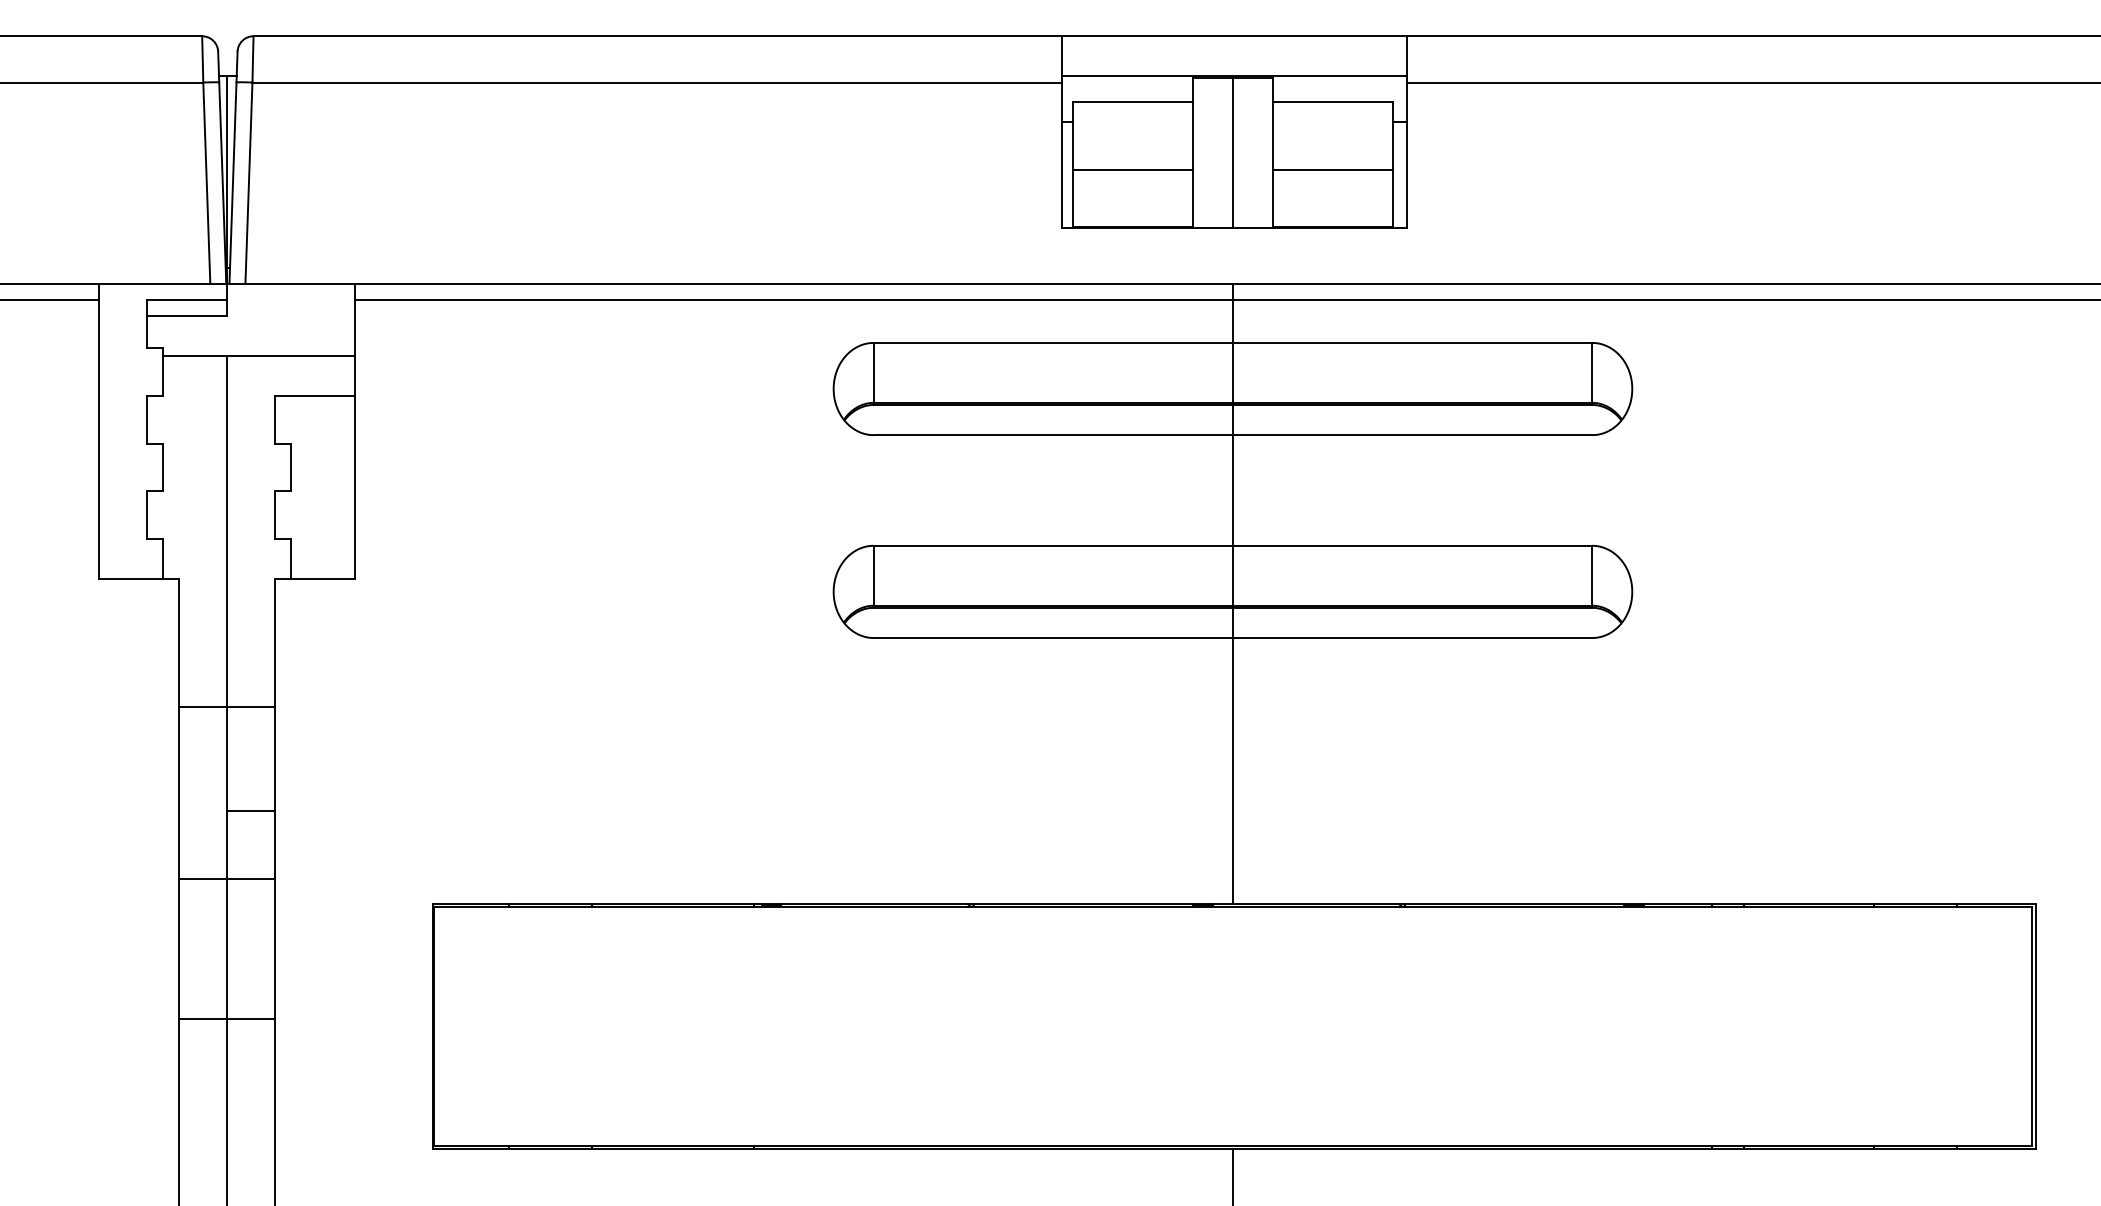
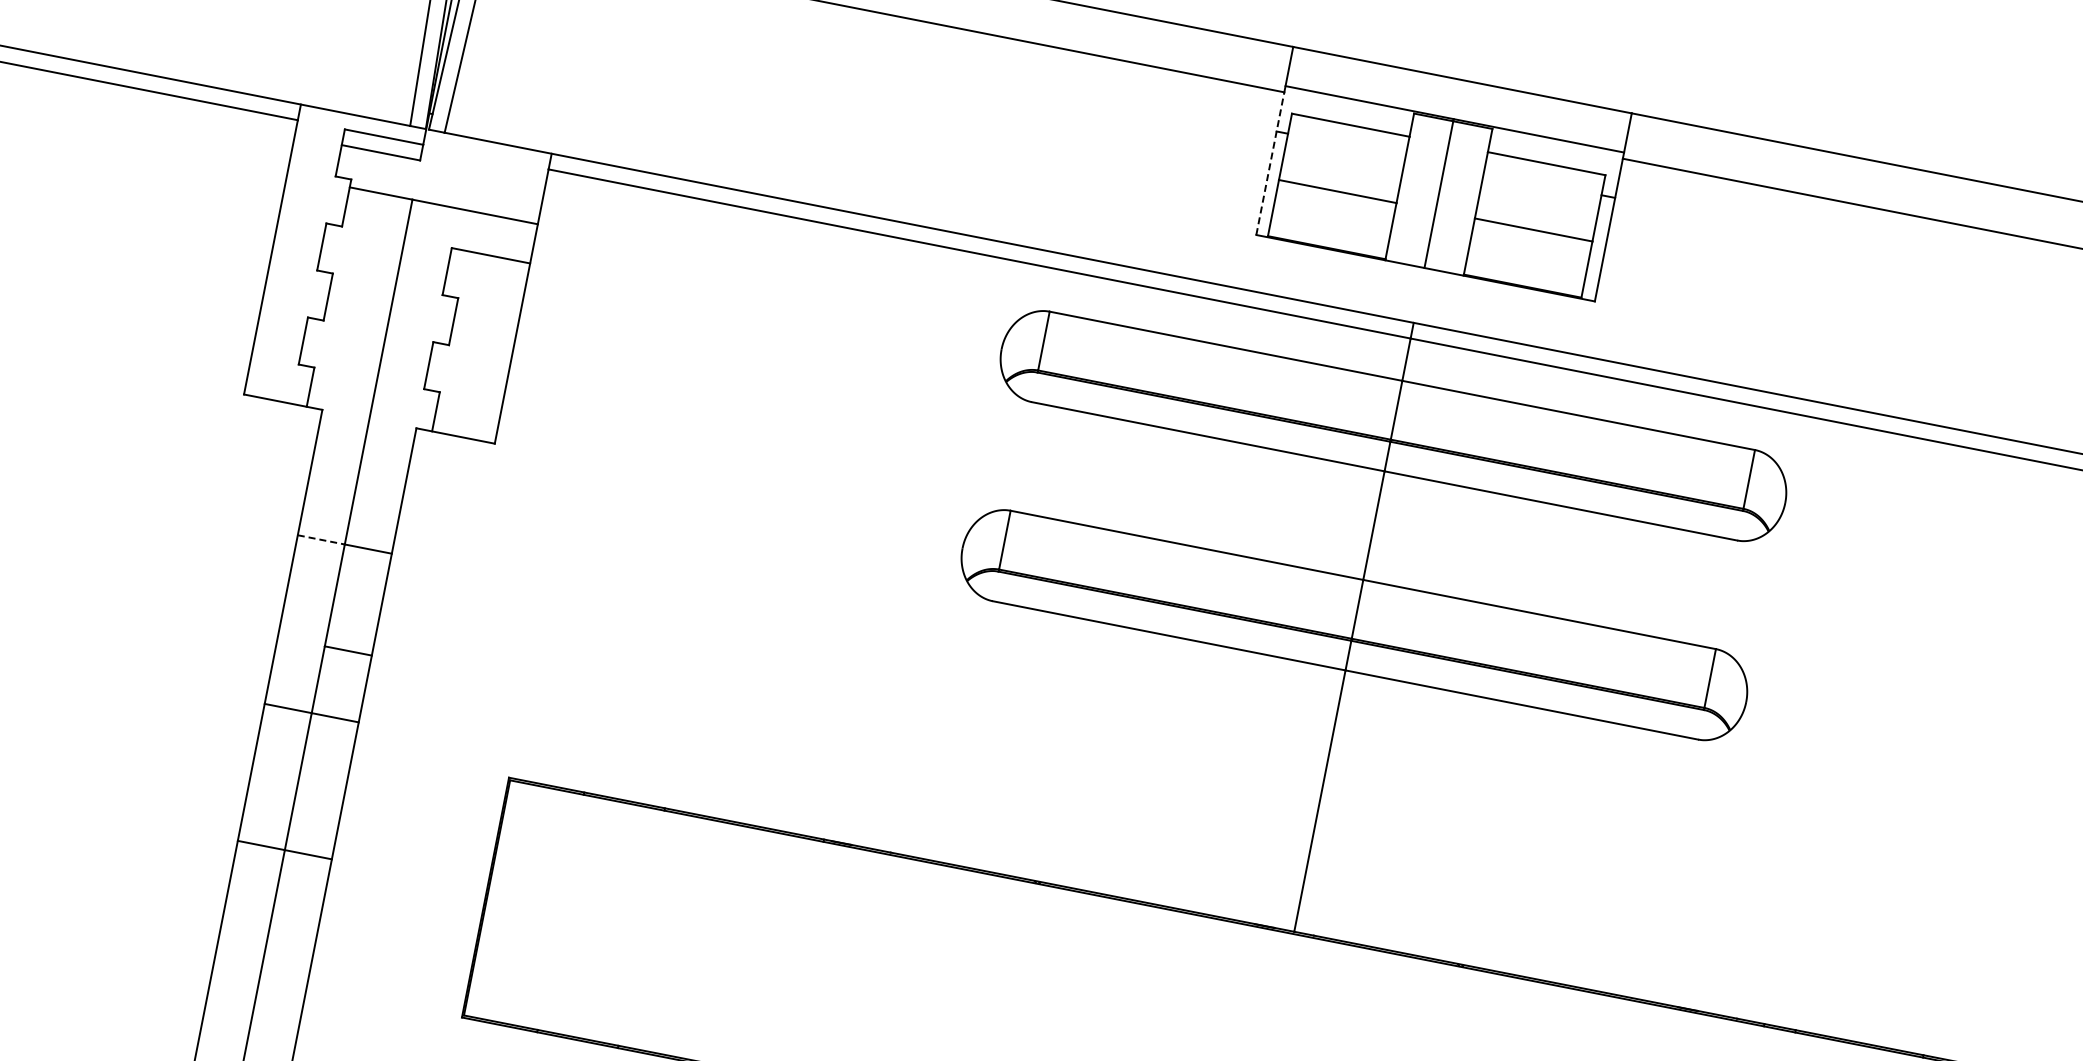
line: (1061, 155) -> (1270, 163), solid -> dashed
line: (202, 707) -> (320, 540), solid -> dashed

